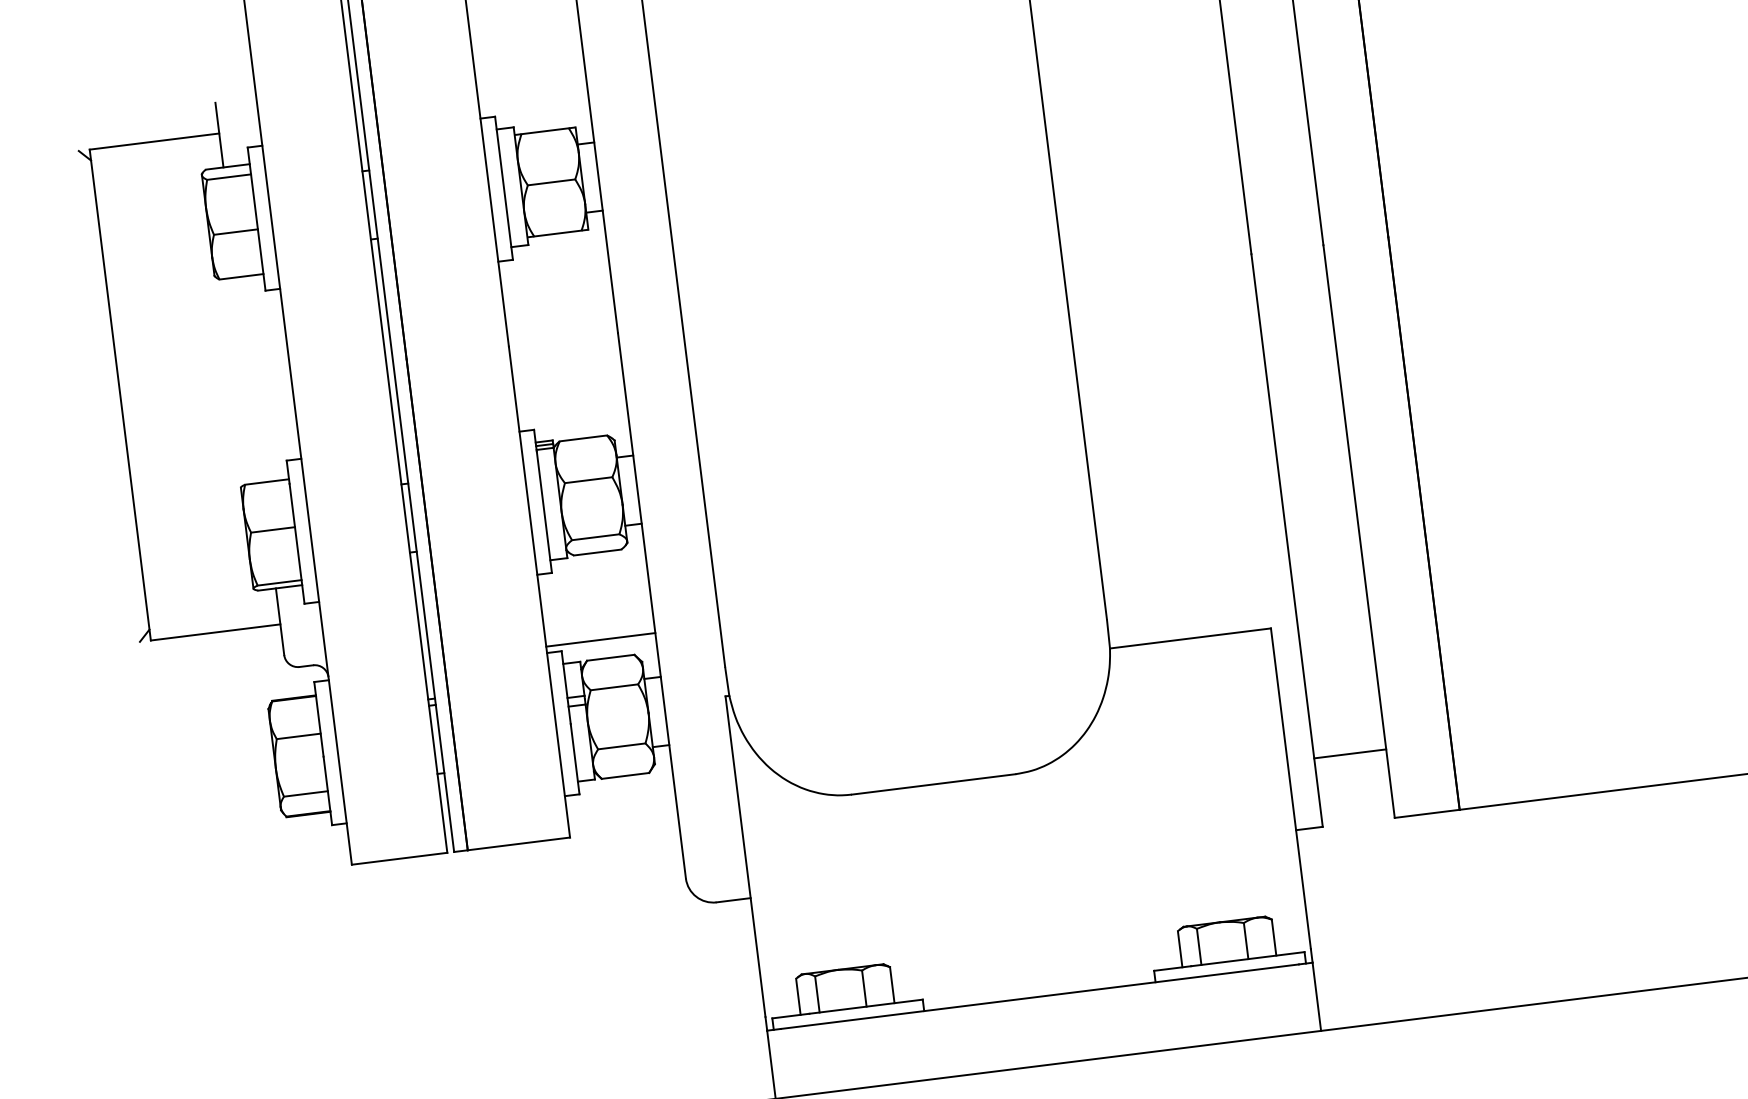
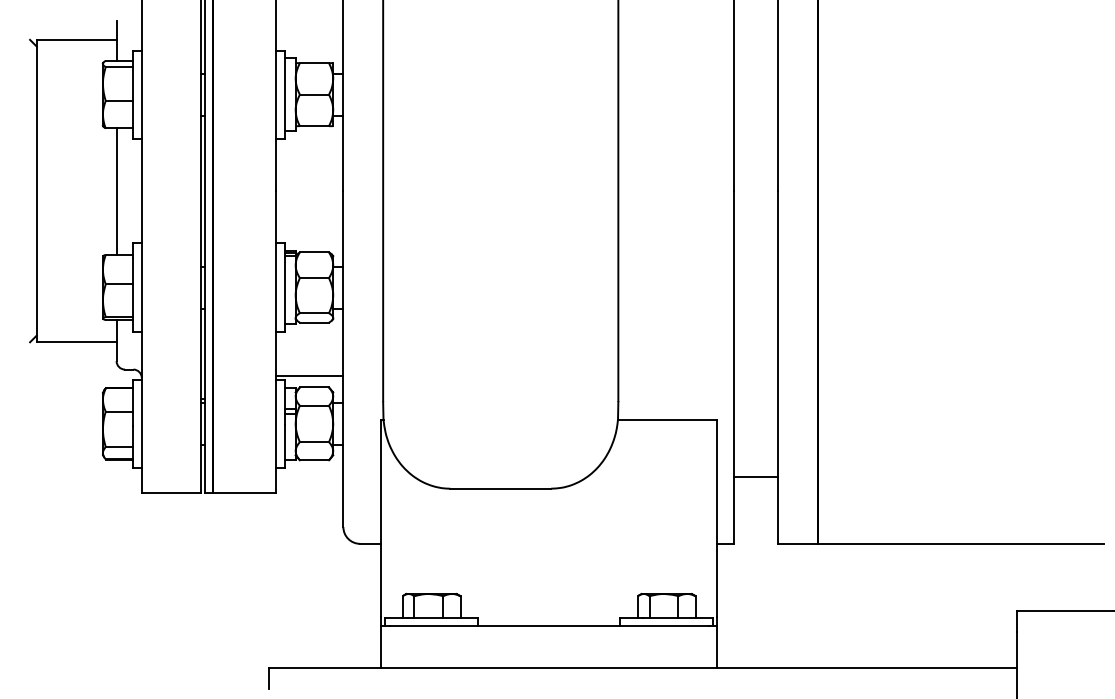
line: (249, 379) -> (116, 191), added
line: (1349, 753) -> (755, 476), moved

